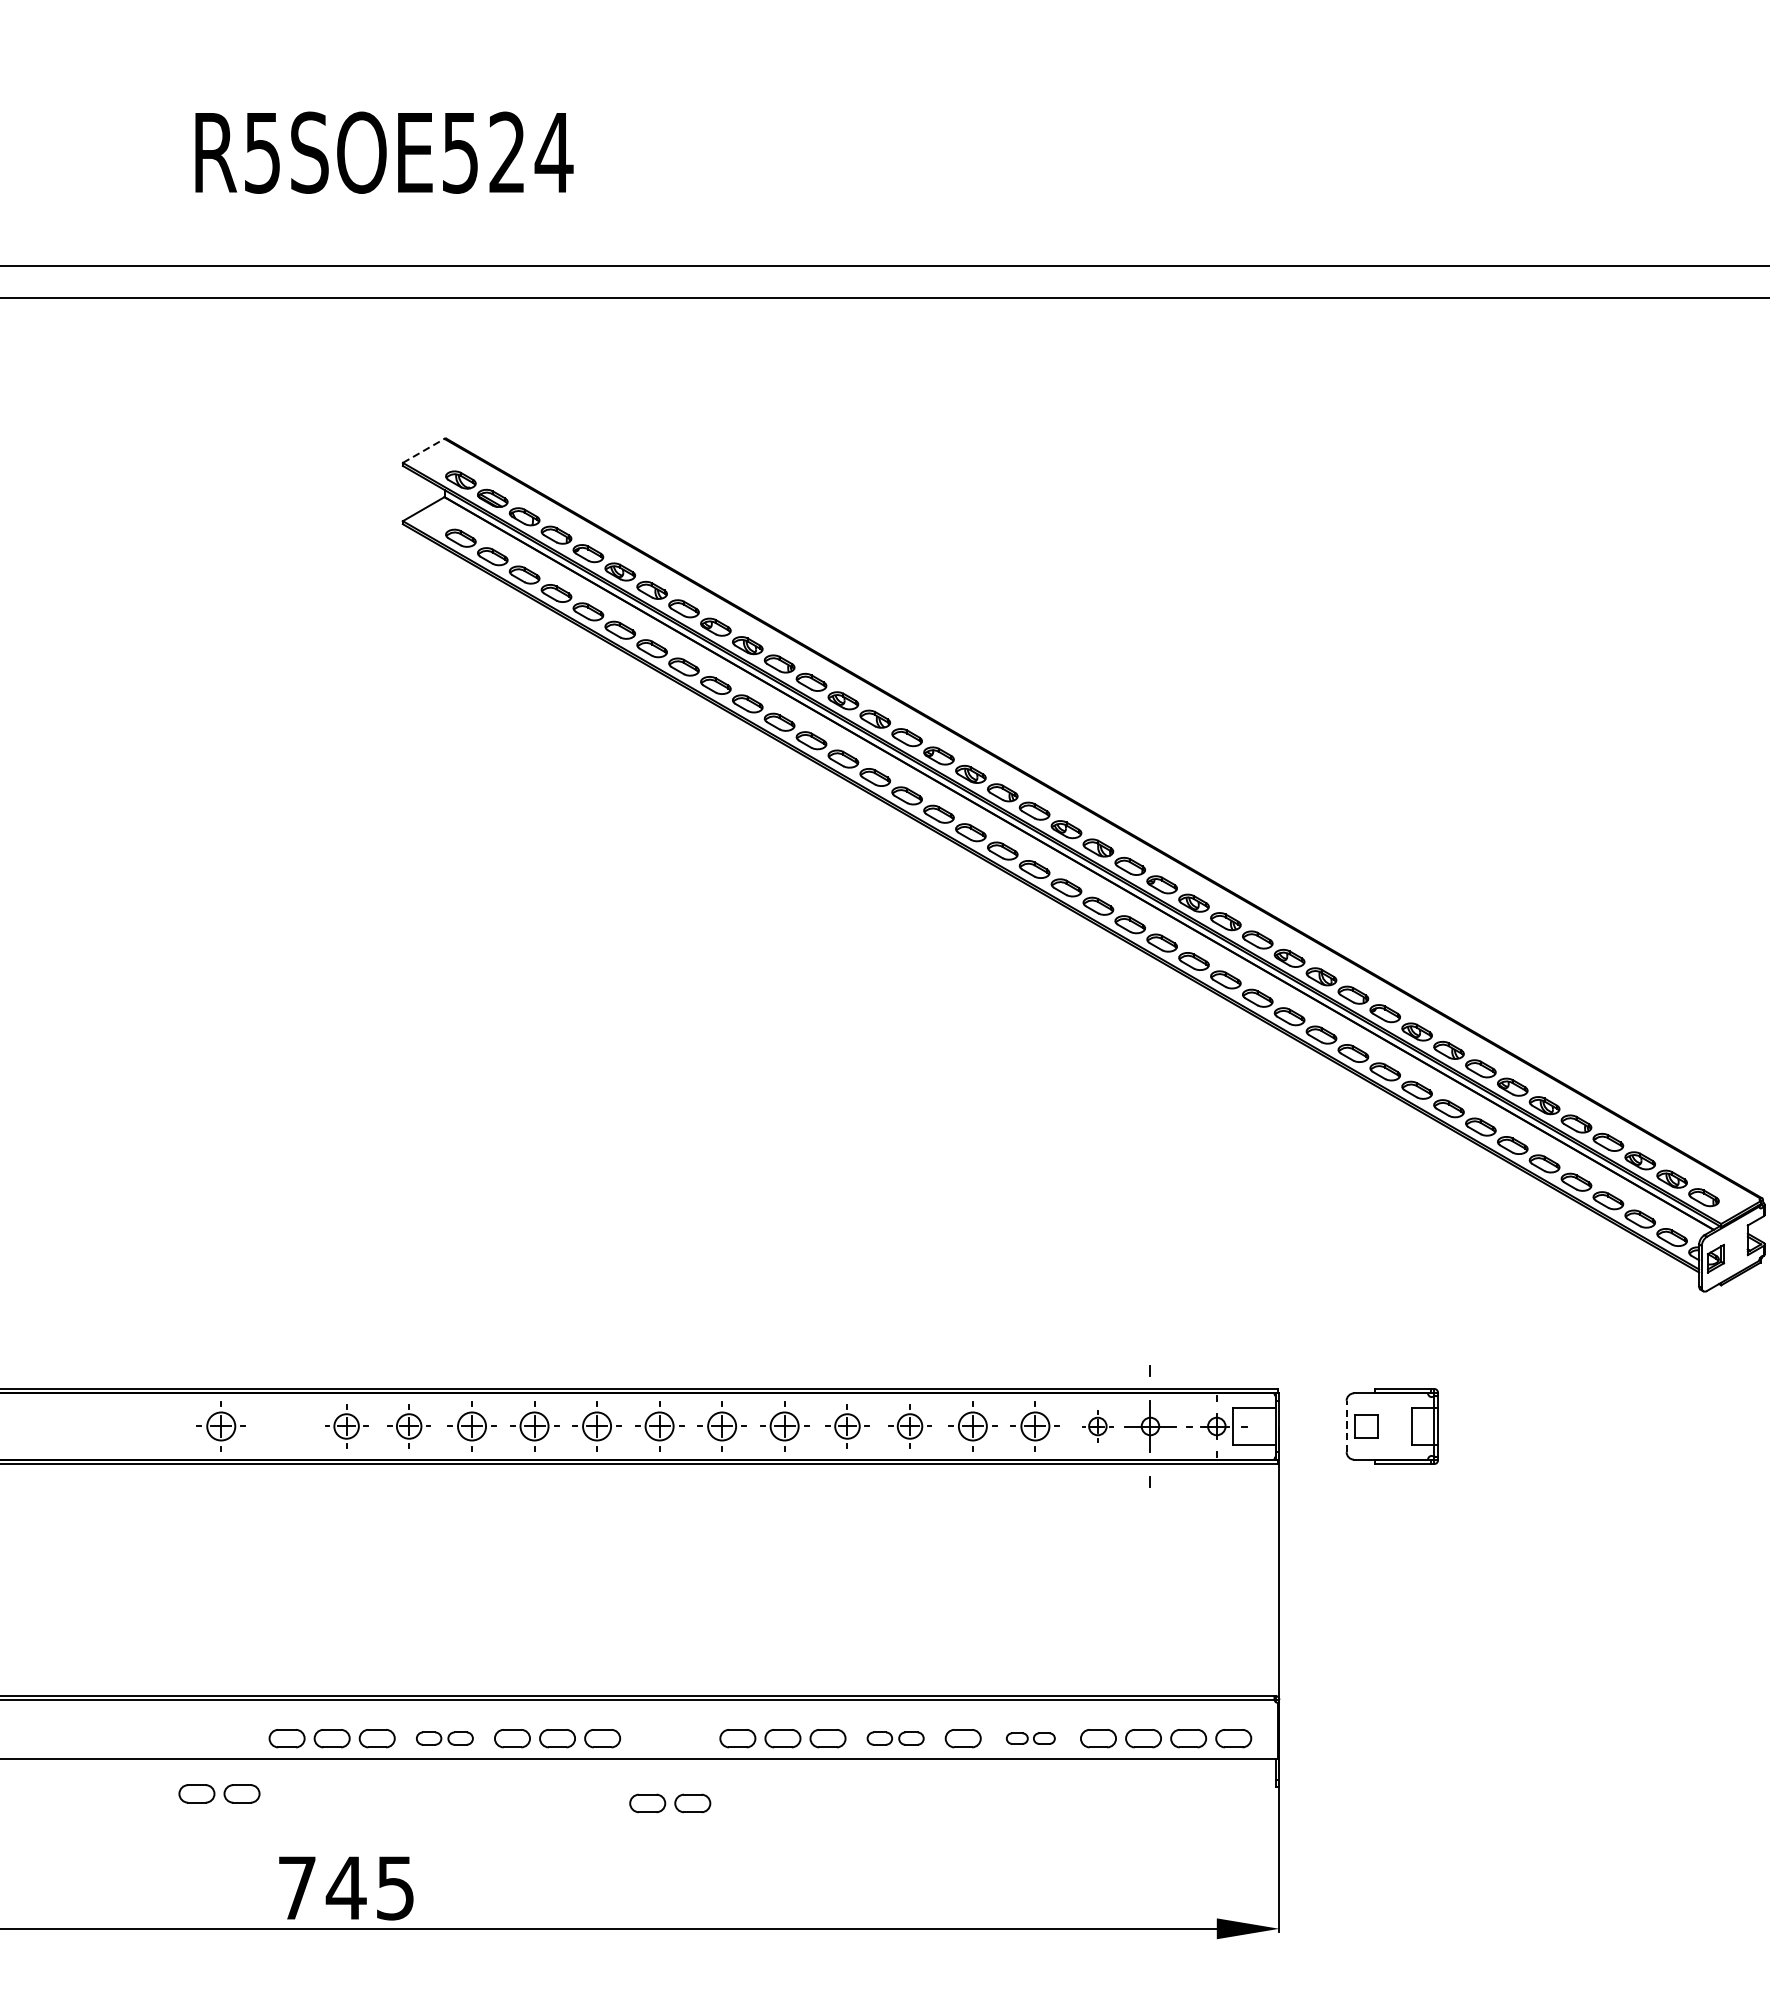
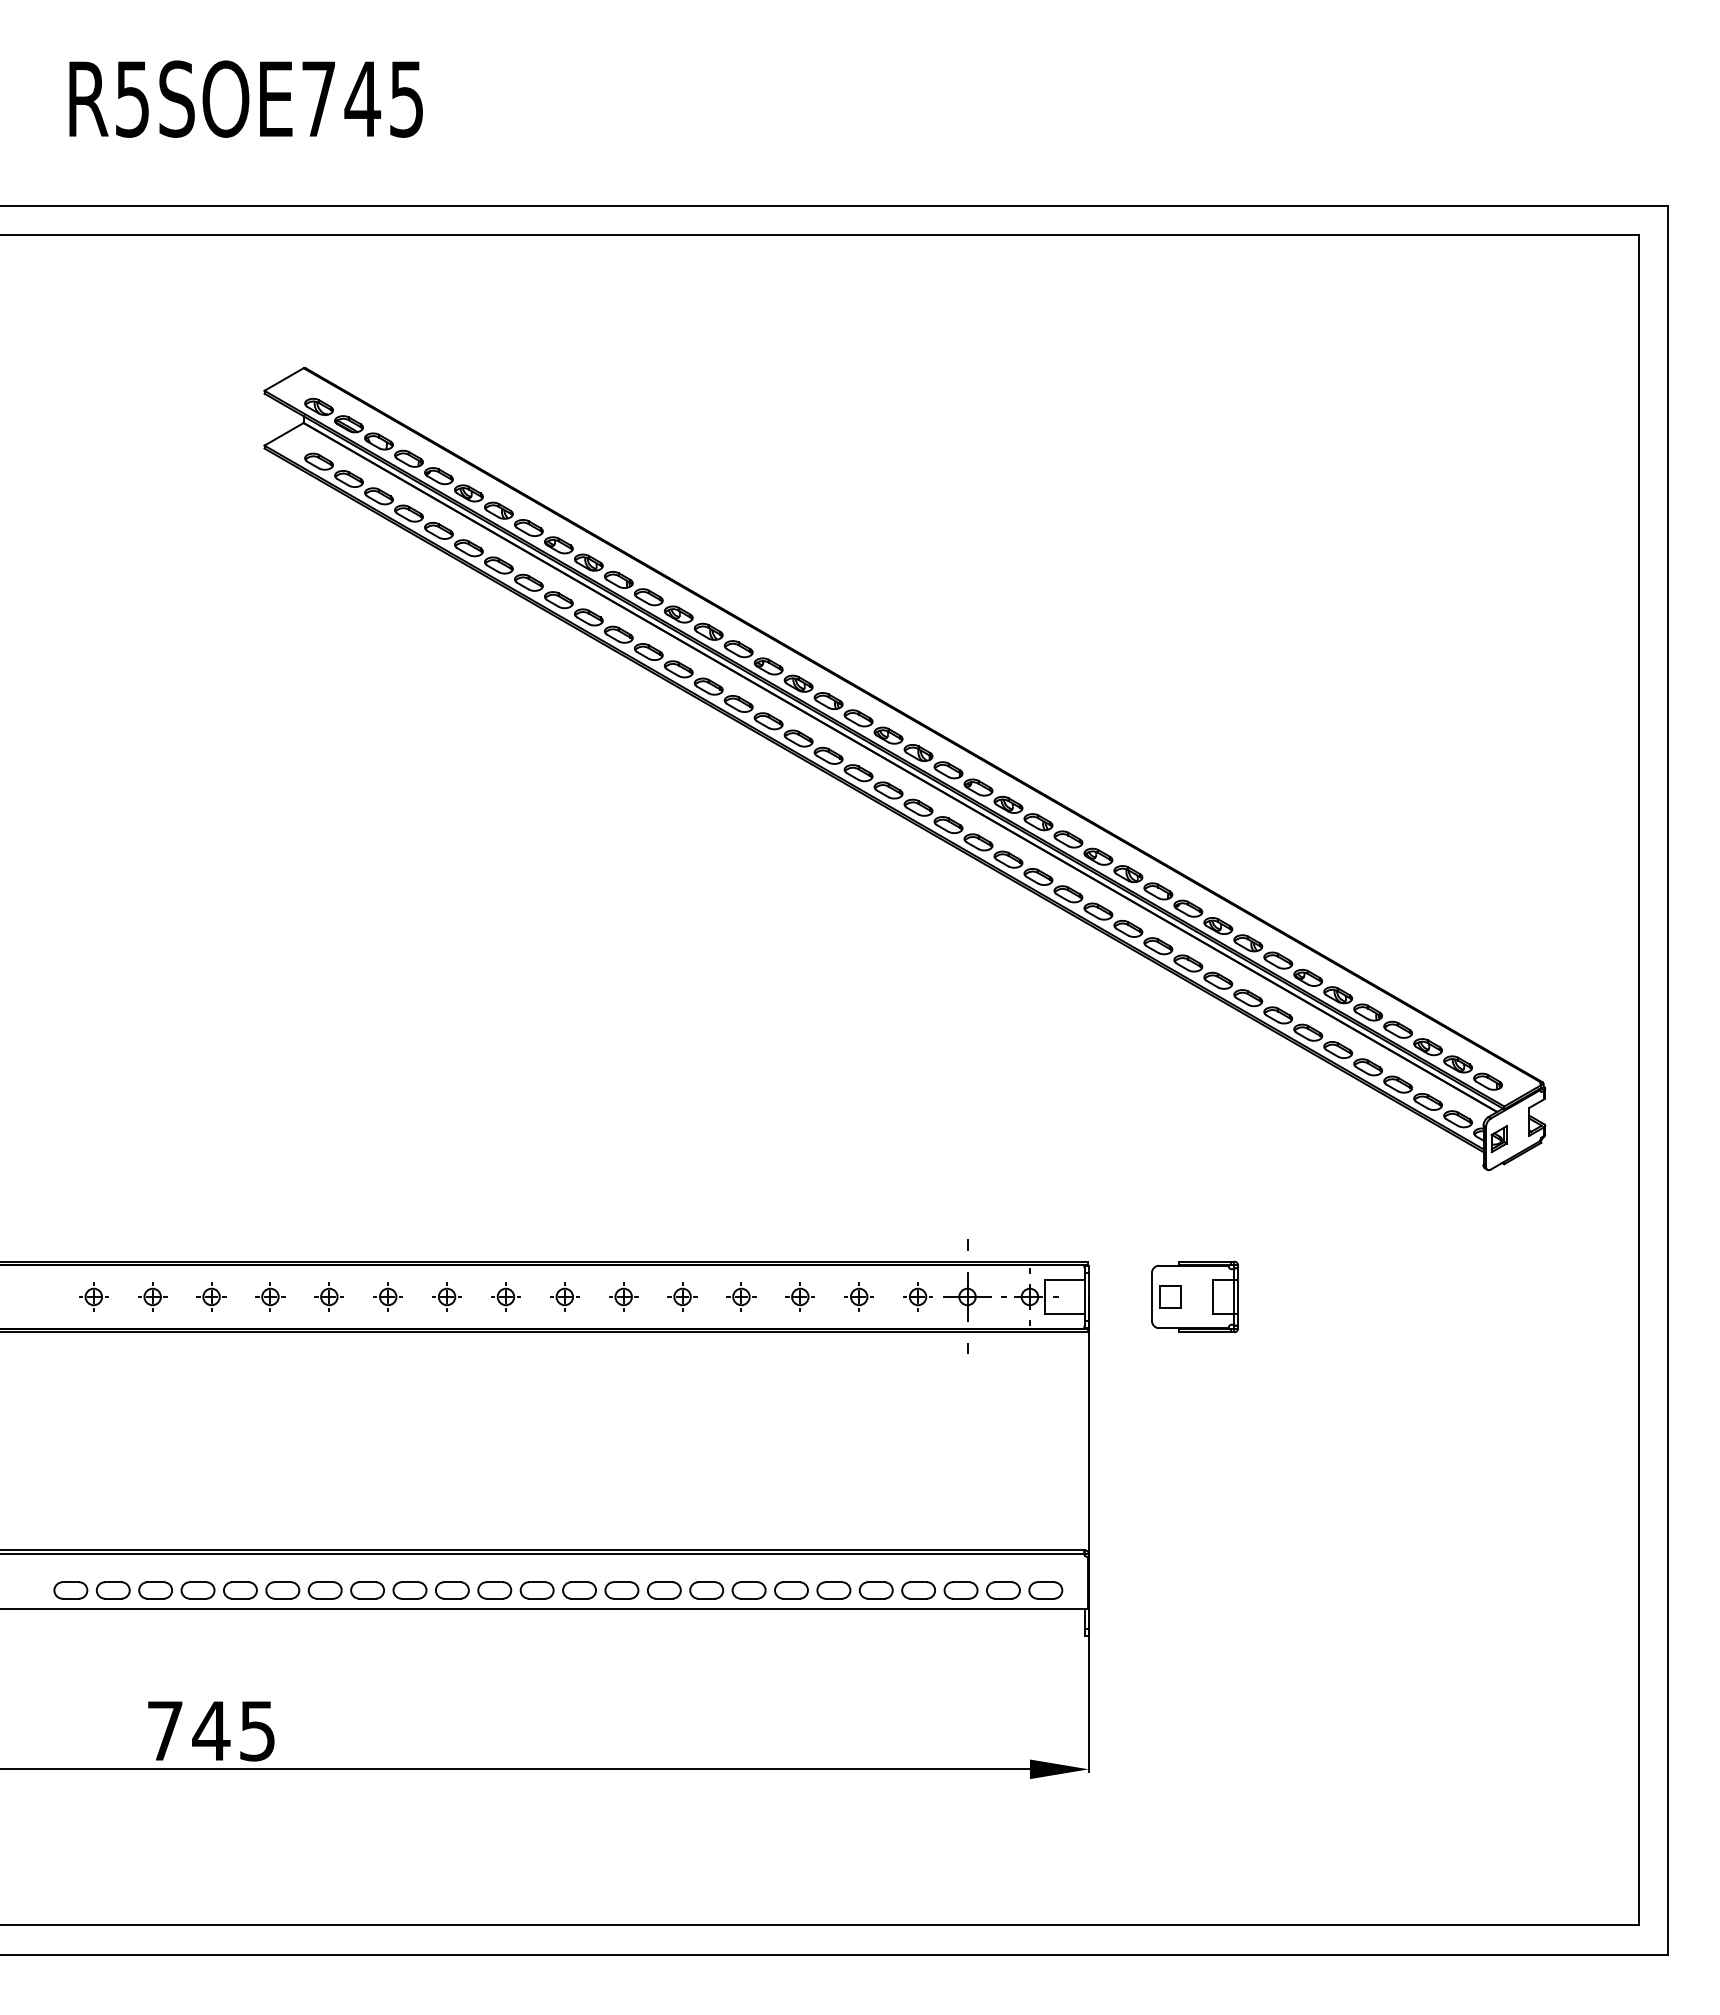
text: (508, 152) -> (363, 98), R5SOE524 -> R5SOE745
line: (424, 450) -> (284, 379), dashed -> solid
part: (221, 1425) -> (93, 1296), size x0.62
part: (283, 1425) -> (152, 1296), added
part: (346, 1425) -> (211, 1296), size x0.71
part: (409, 1425) -> (270, 1296), size x0.71
part: (470, 1425) -> (328, 1296), size x0.62
part: (533, 1425) -> (387, 1296), size x0.62
part: (596, 1425) -> (446, 1296), size x0.62
part: (659, 1425) -> (505, 1296), size x0.62
part: (721, 1425) -> (564, 1296), size x0.62
part: (784, 1425) -> (623, 1296), size x0.62
part: (847, 1425) -> (682, 1296), size x0.71
part: (910, 1425) -> (741, 1296), size x0.71
part: (971, 1425) -> (799, 1296), size x0.62
part: (1034, 1425) -> (858, 1296), size x0.62
line: (1347, 1425) -> (1152, 1296), dashed -> solid
part: (444, 1738) -> (303, 1590), size x1.43
part: (895, 1738) -> (727, 1590), size x1.43
part: (1030, 1738) -> (854, 1590), size x1.67
part: (218, 1793) -> (91, 1590), moved
part: (669, 1803) -> (515, 1590), moved

